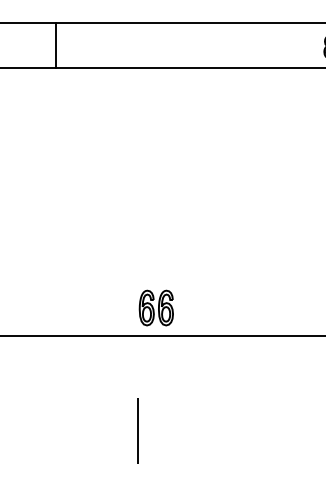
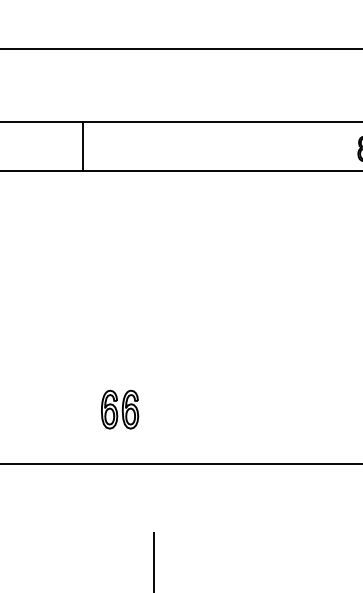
line: (56, 44) -> (82, 146), moved
part: (156, 307) -> (120, 409), moved

